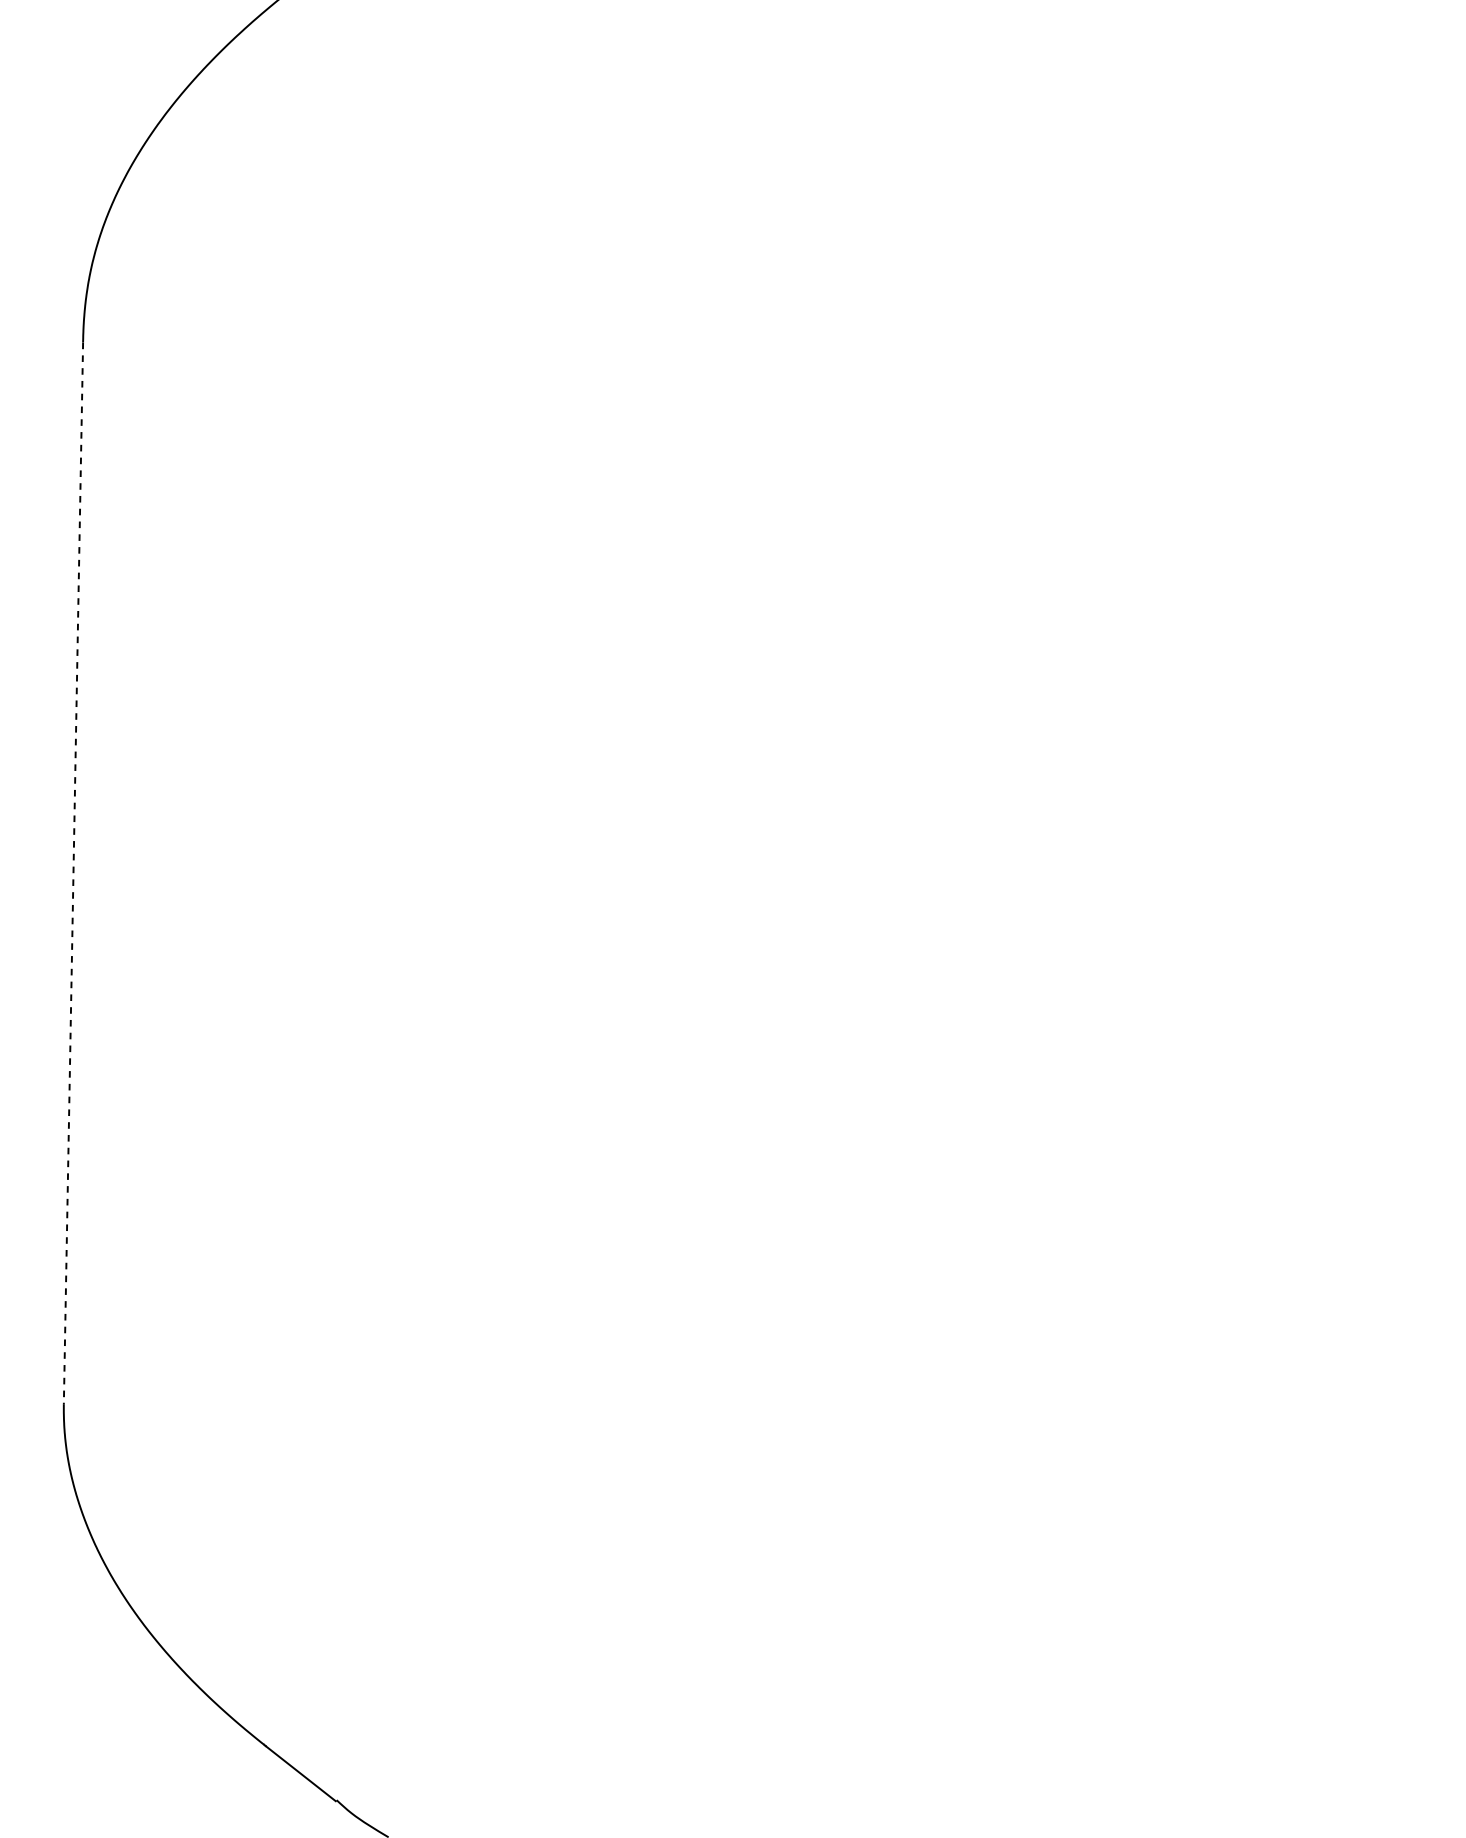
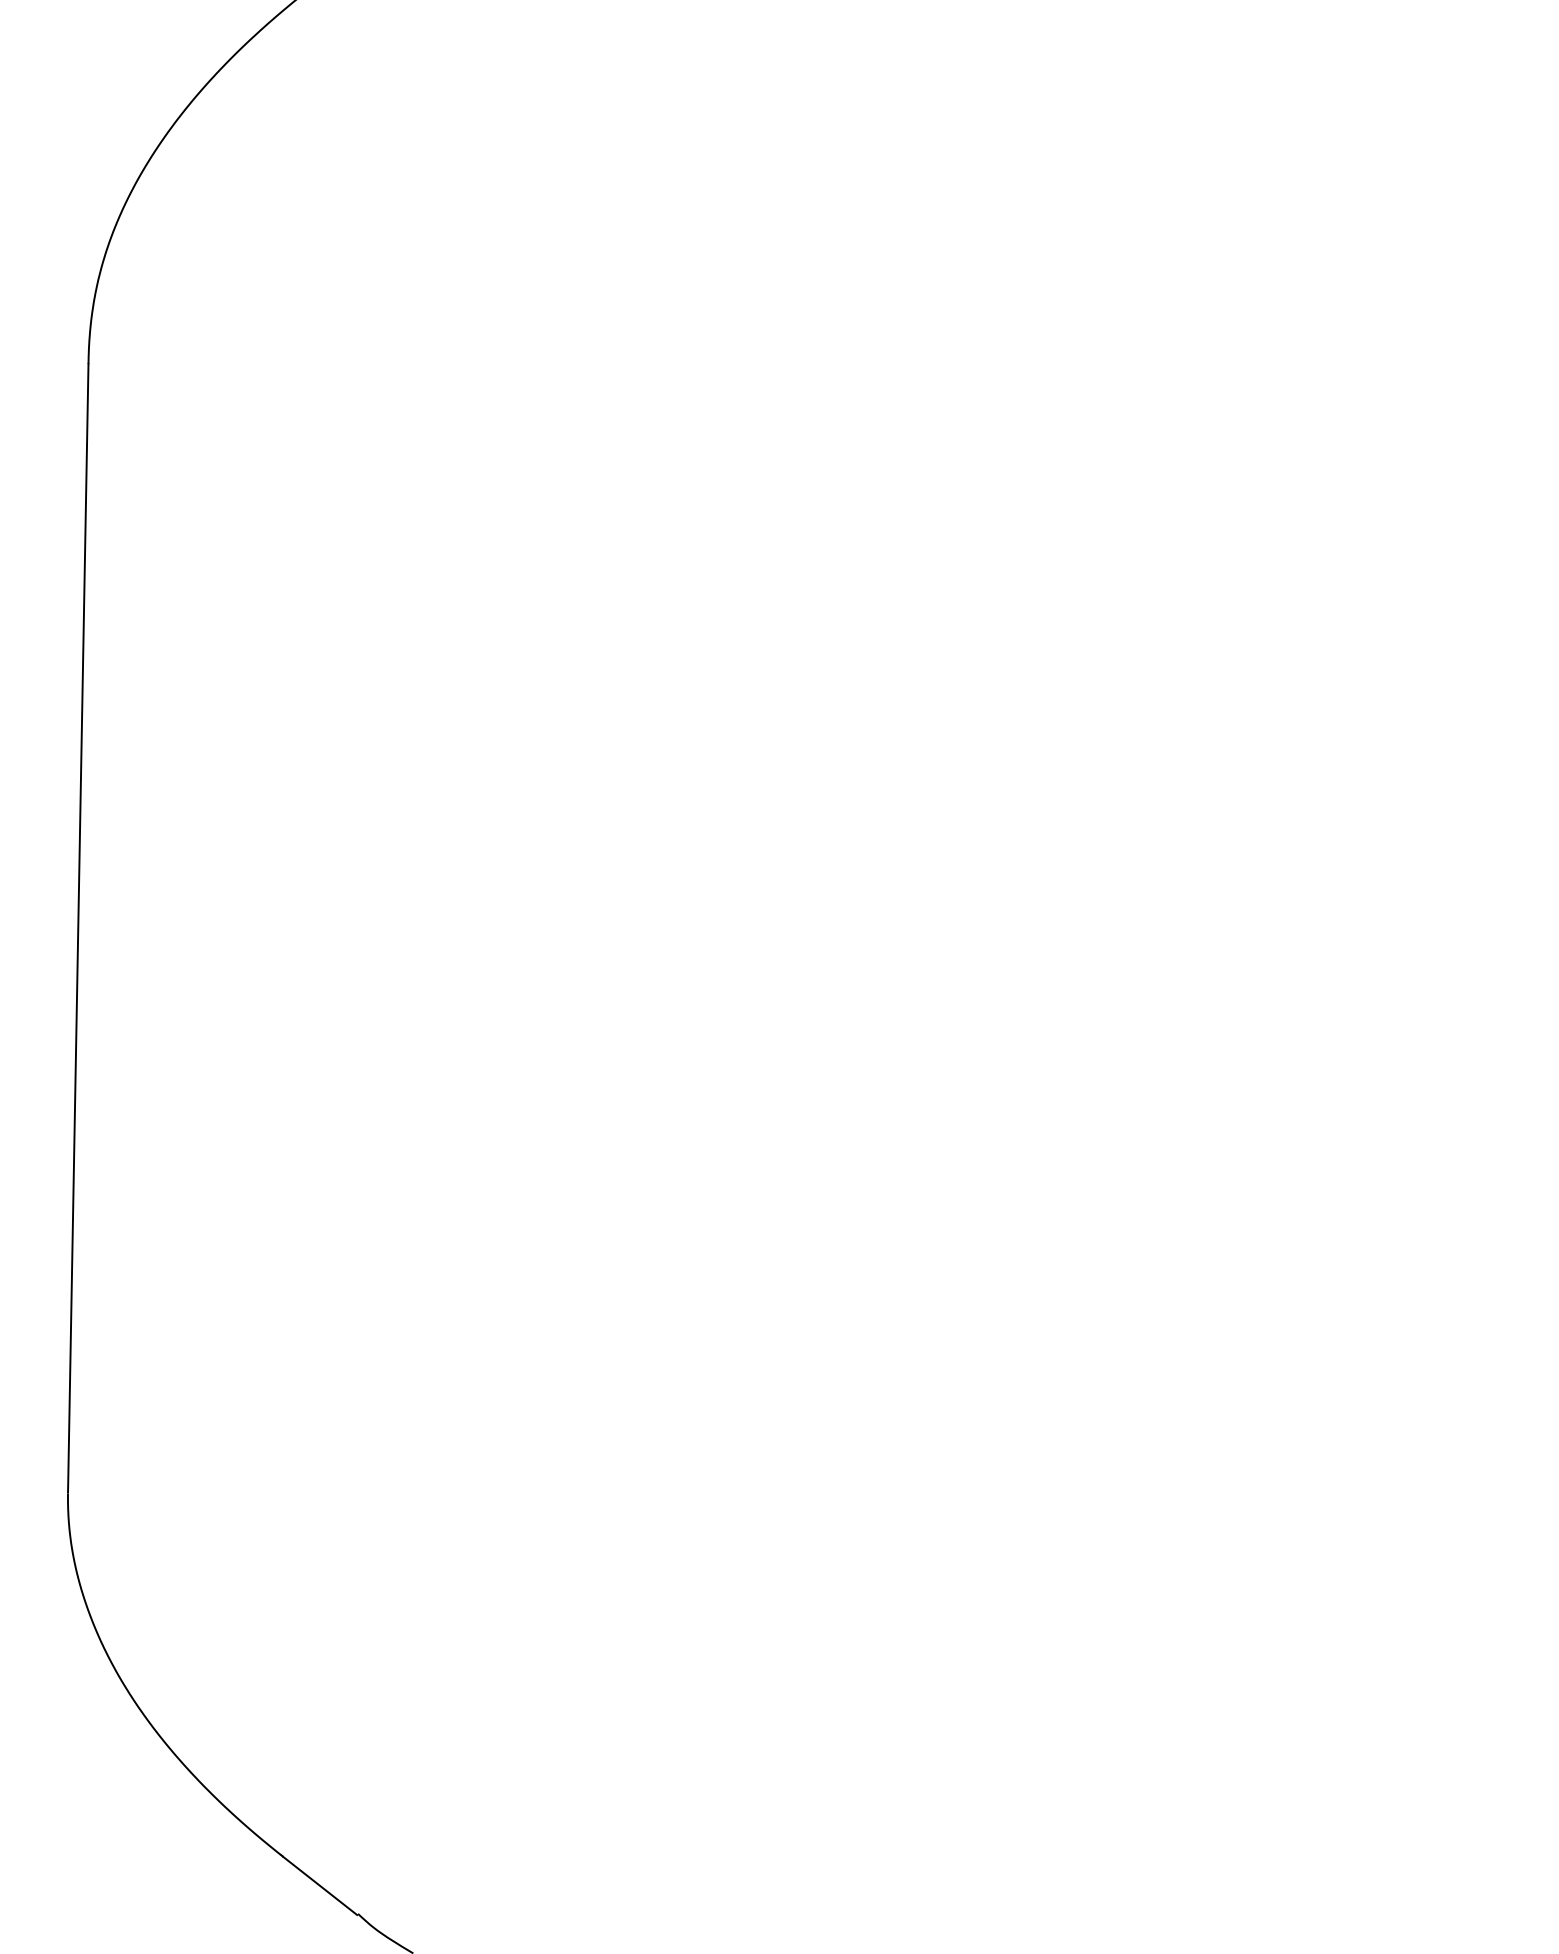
line: (73, 872) -> (78, 927), dashed -> solid

